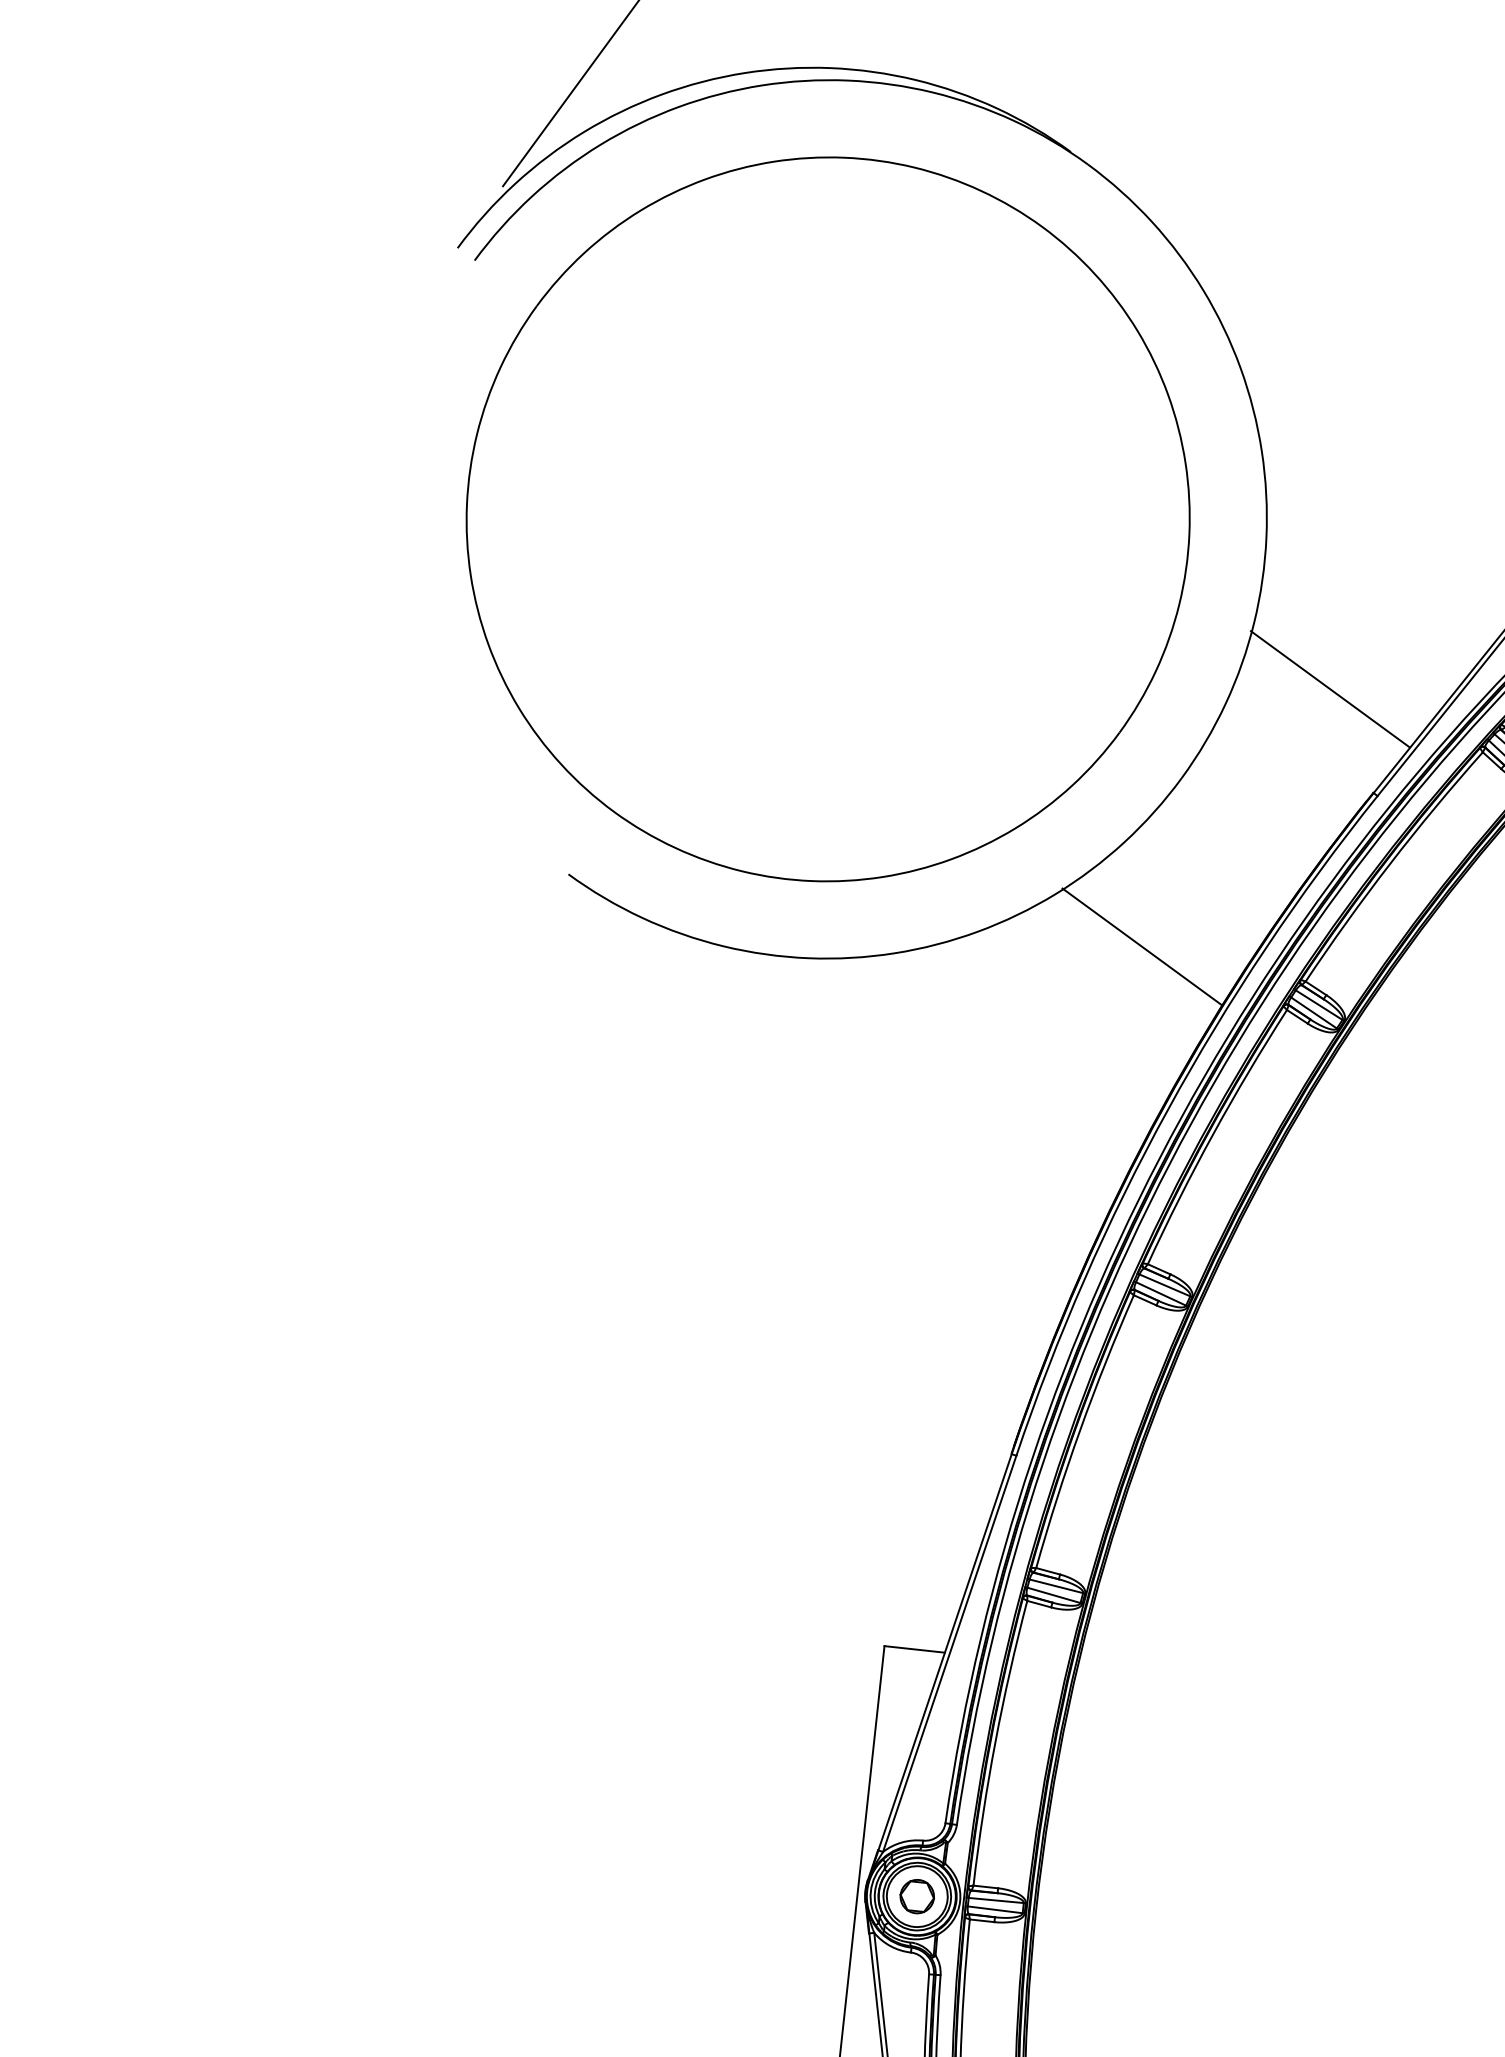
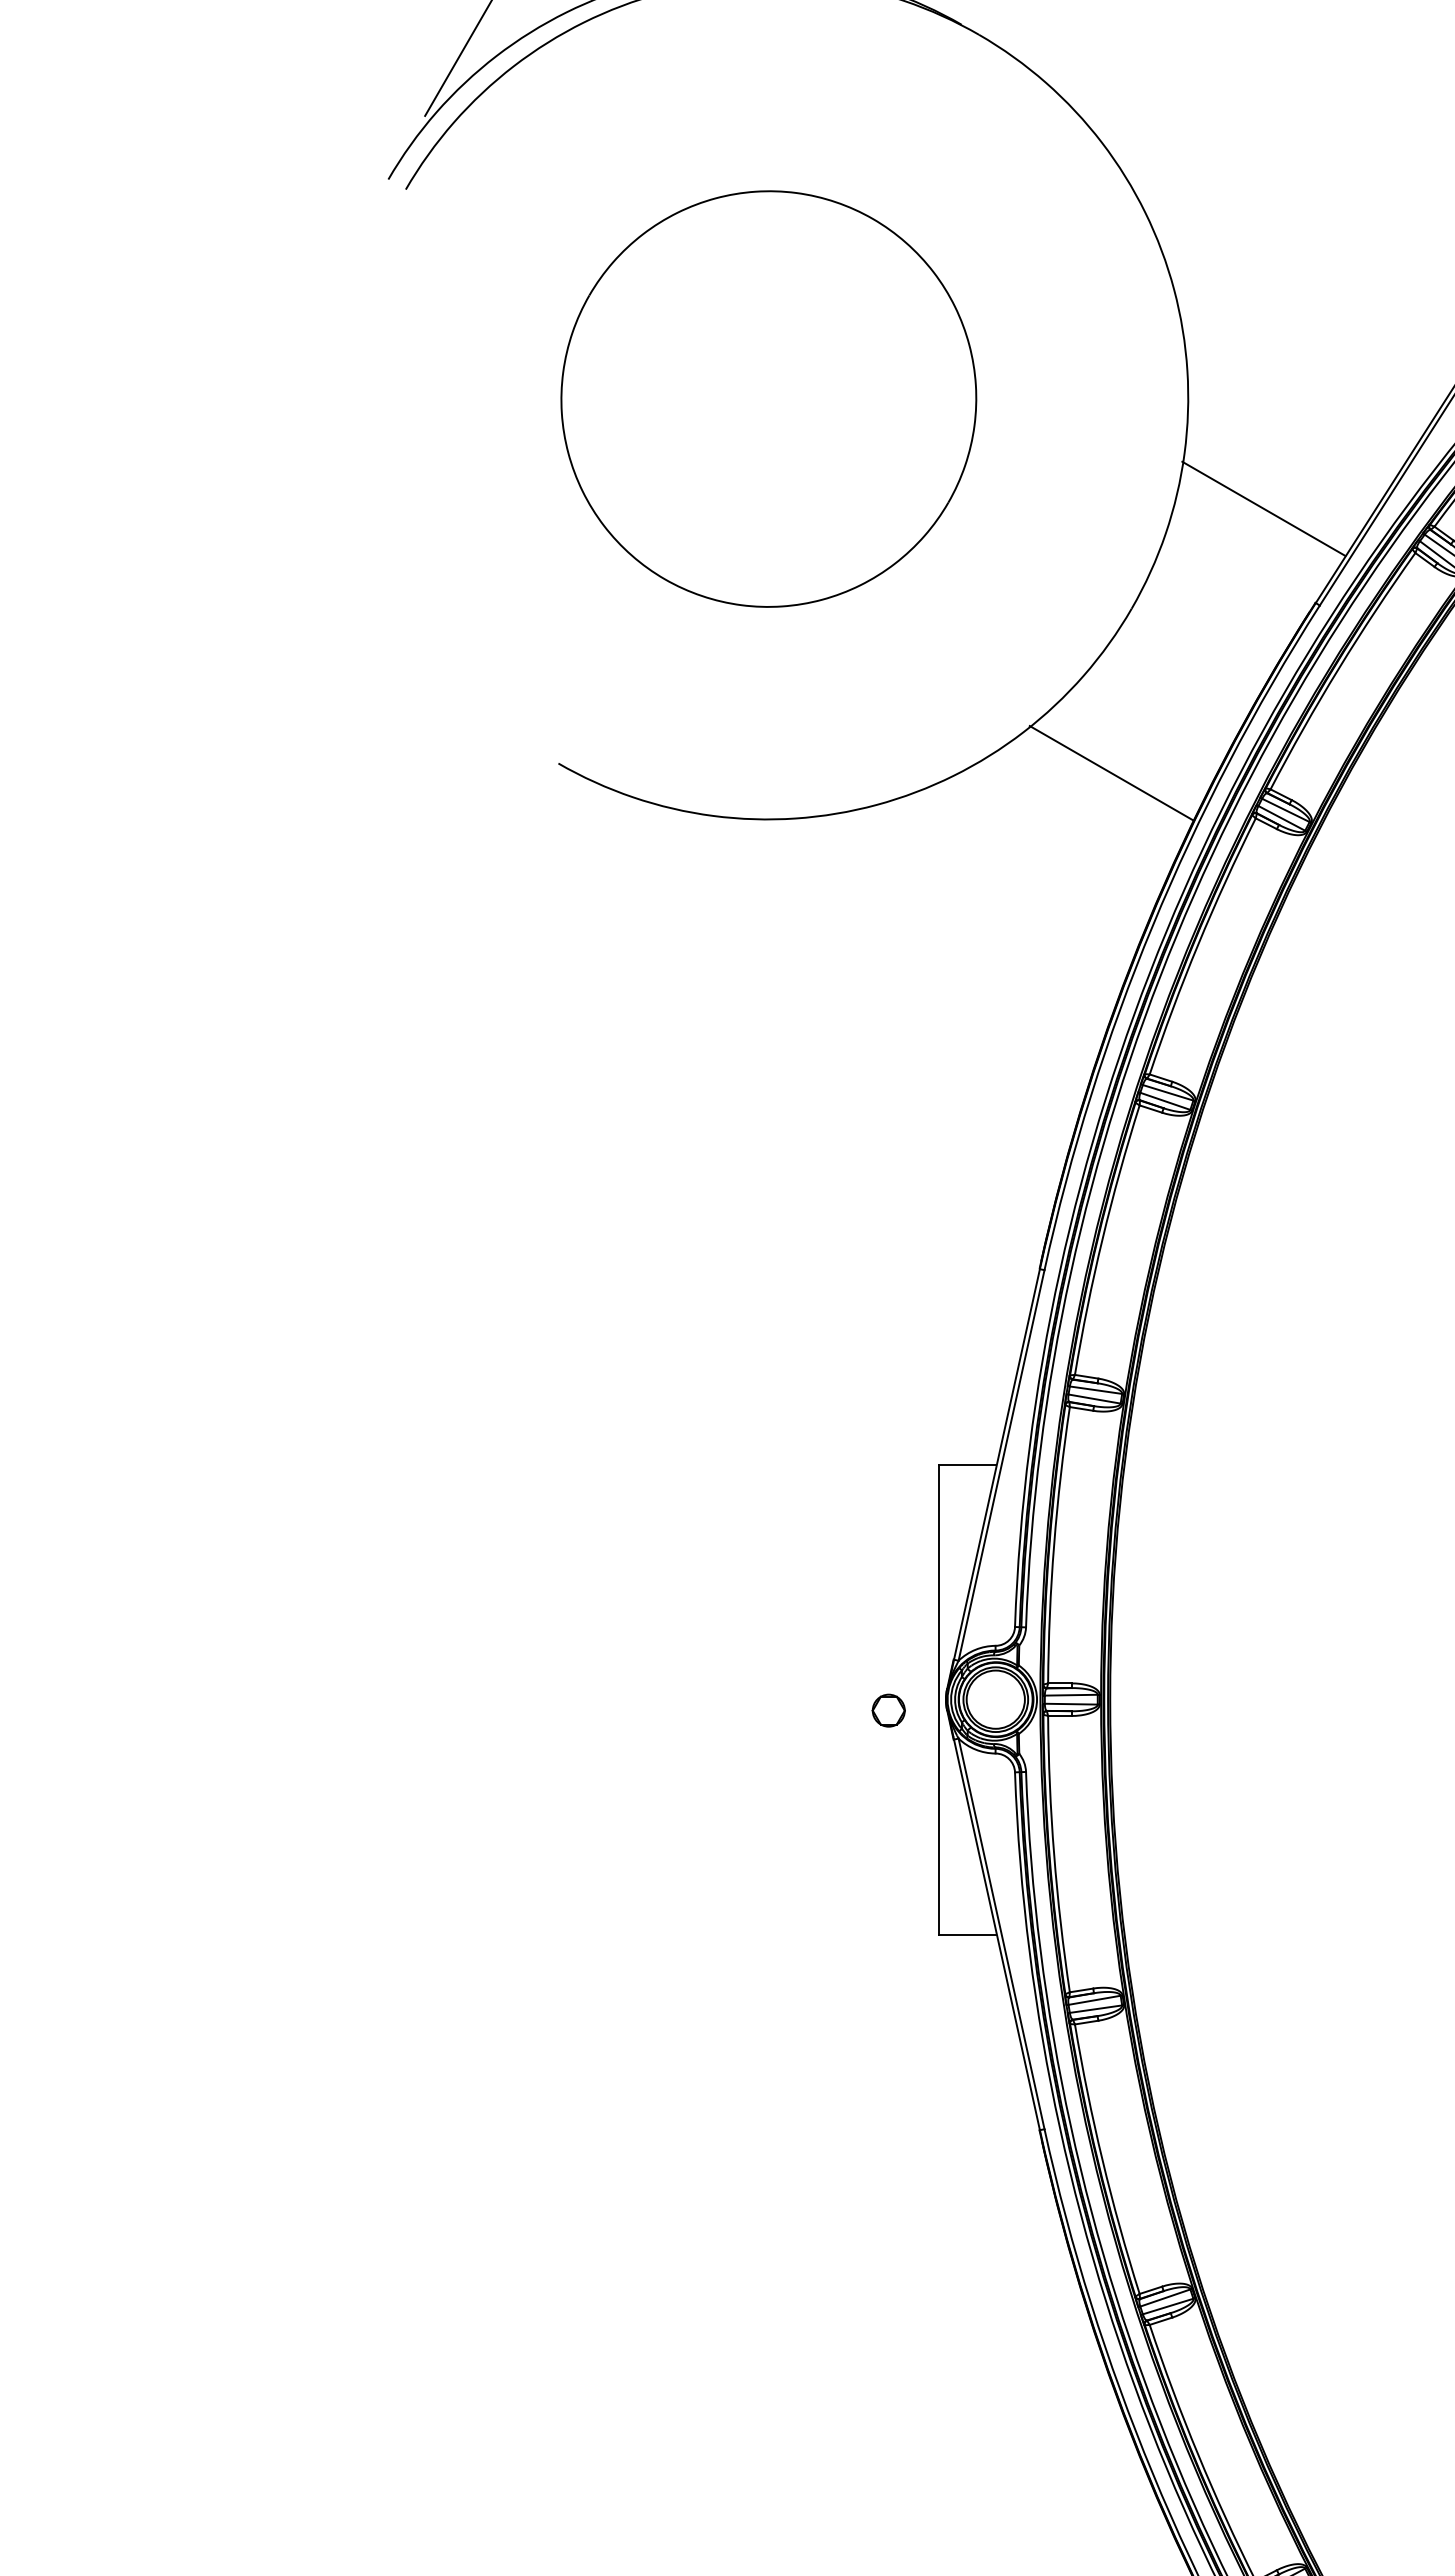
part: (827, 518) -> (768, 398), size x0.6
part: (917, 1896) -> (888, 1710), moved

